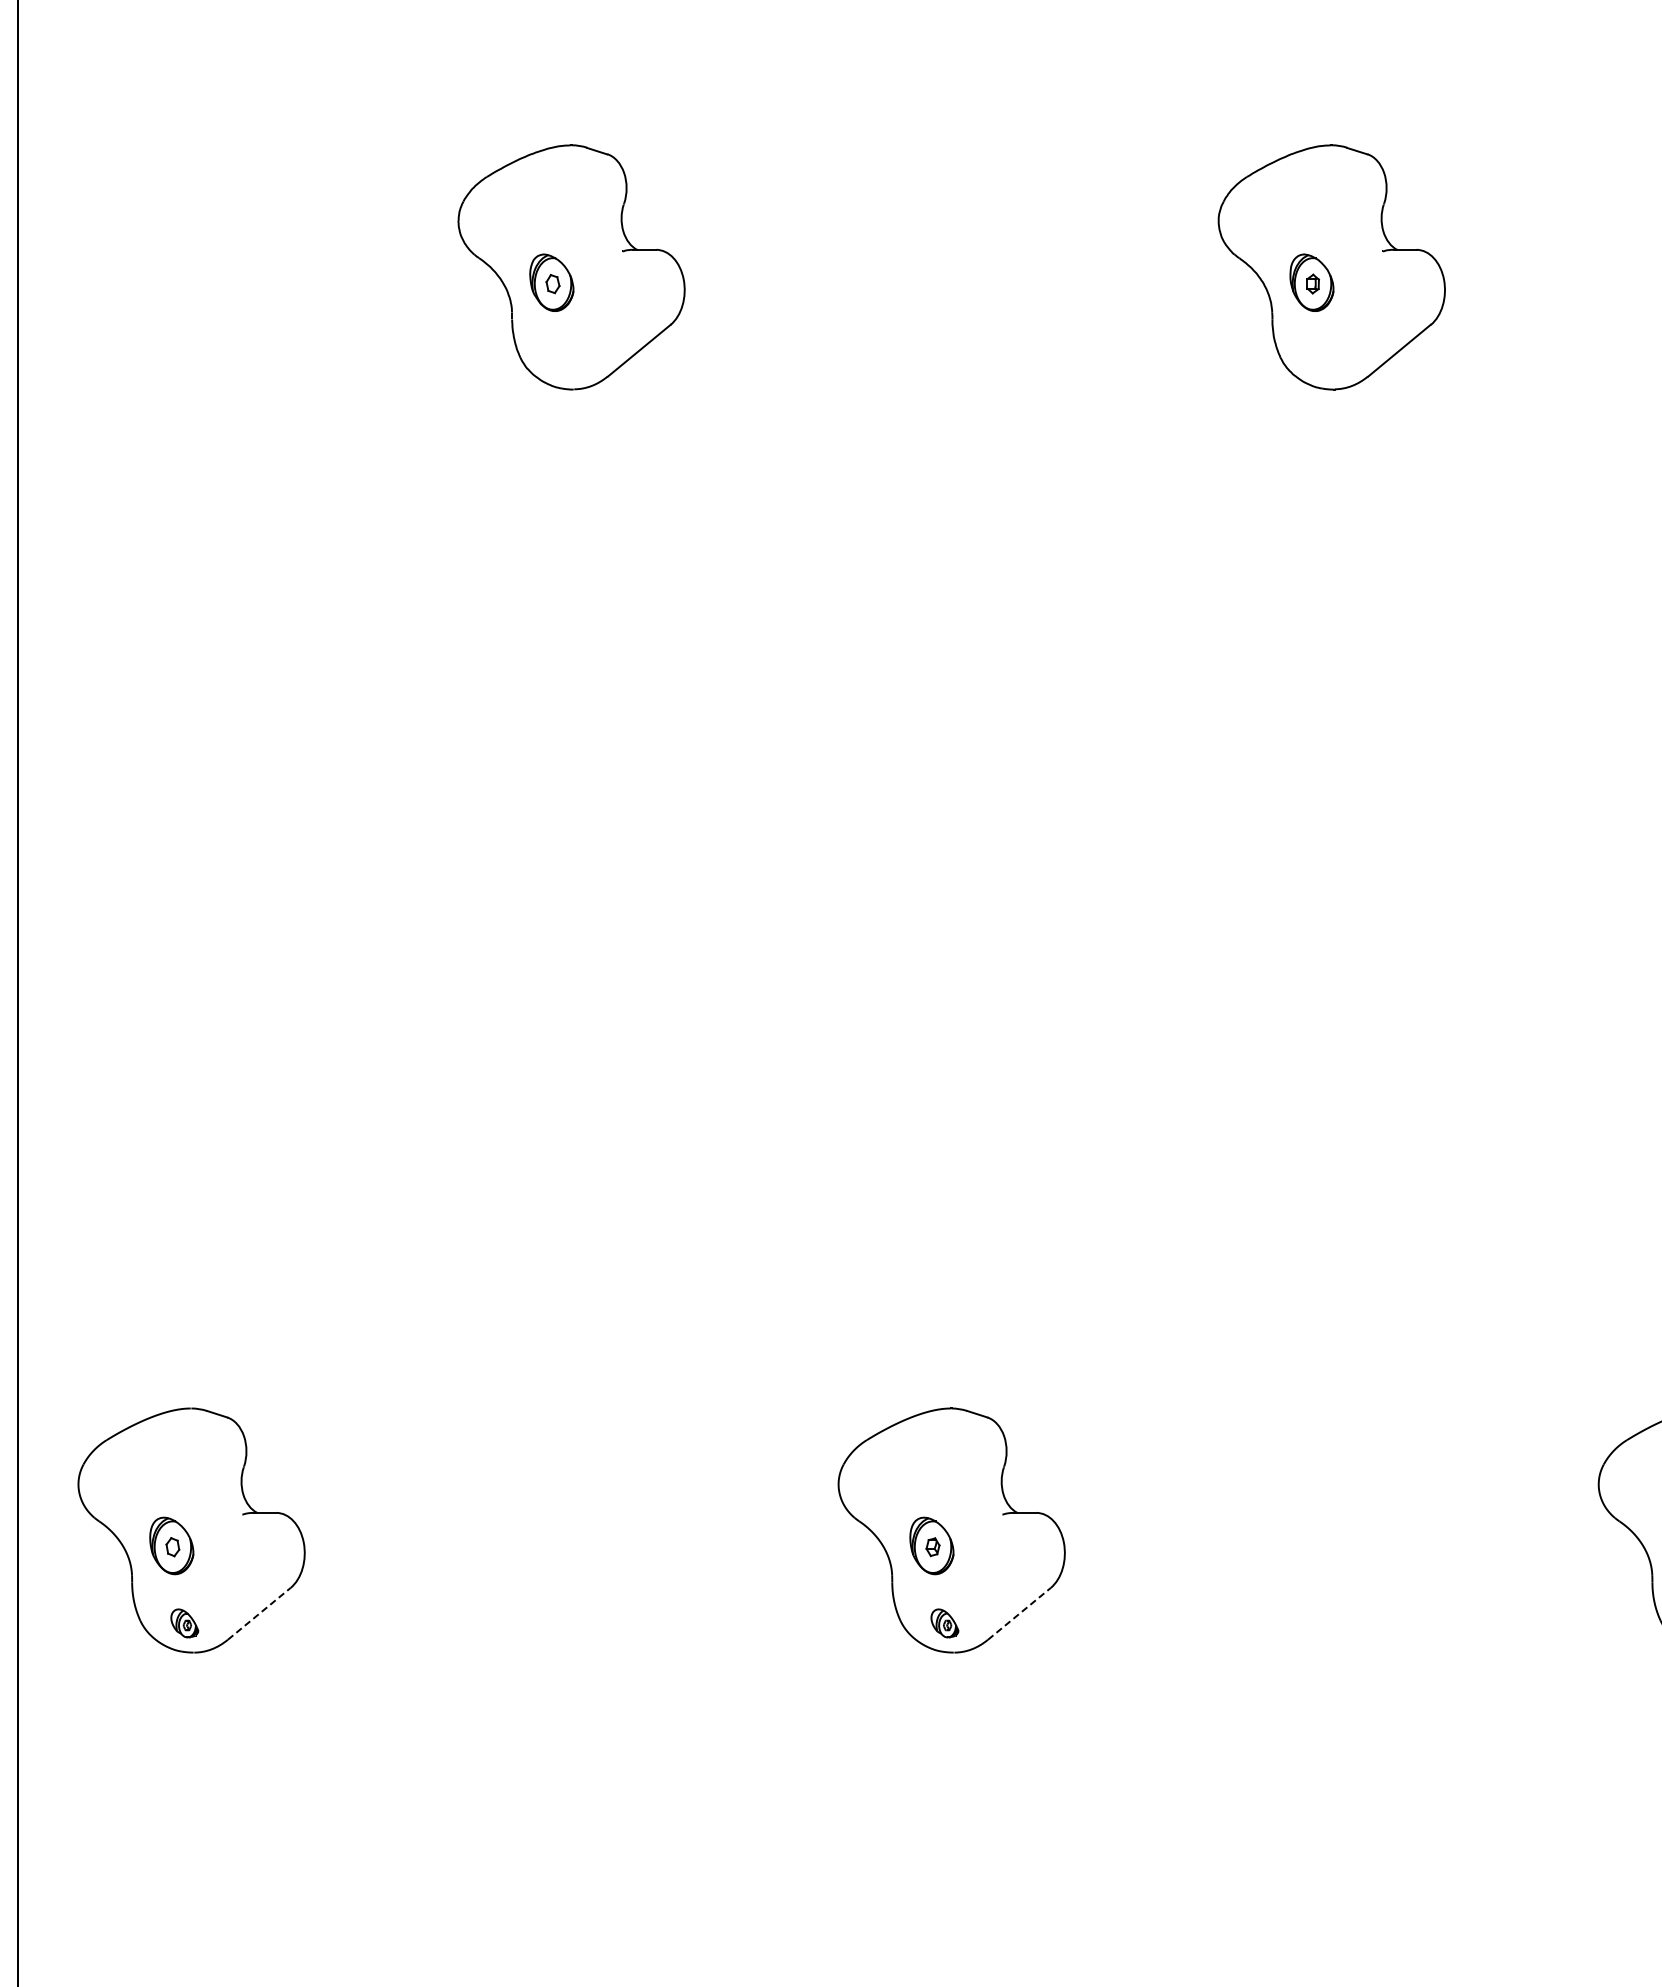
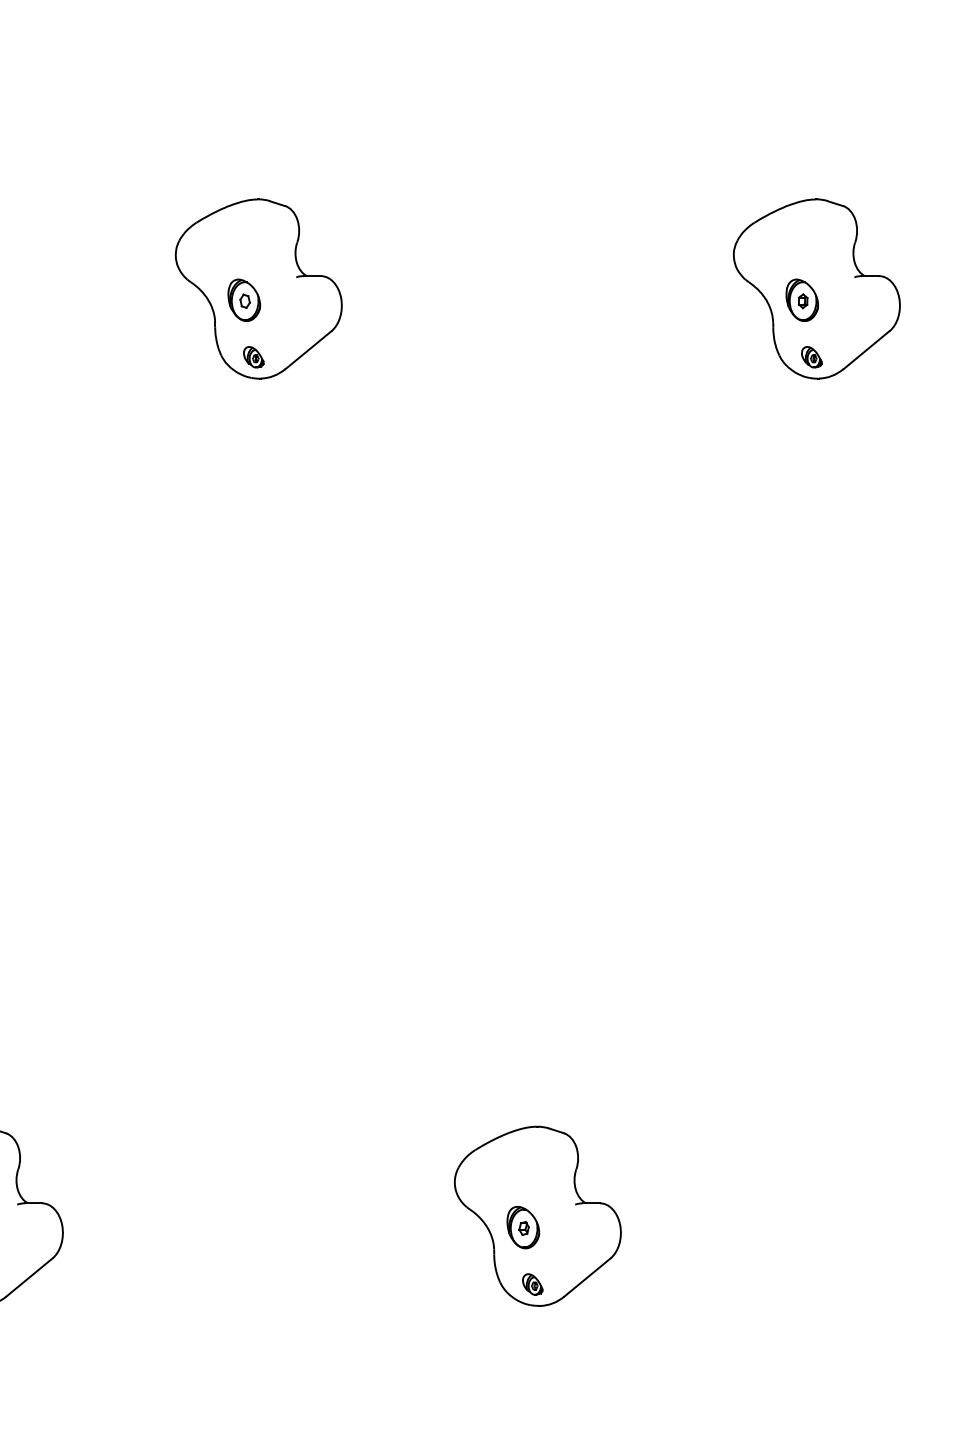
part: (564, 360) -> (253, 357), added
part: (1324, 360) -> (811, 357), added
line: (259, 1613) -> (29, 1277), dashed -> solid
line: (1019, 1613) -> (587, 1277), dashed -> solid

